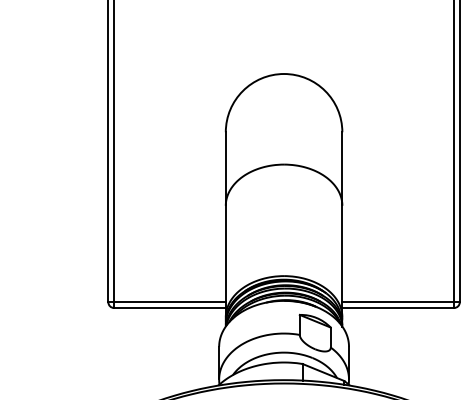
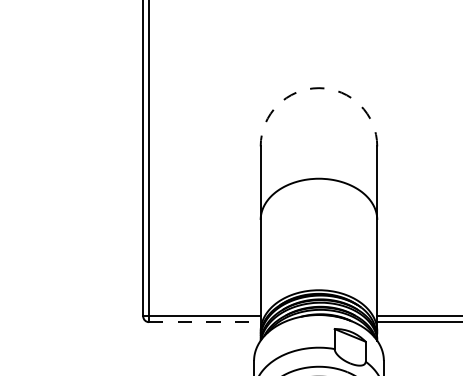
arc: (284, 74) -> (319, 88), solid -> dashed
line: (169, 308) -> (204, 322), solid -> dashed

